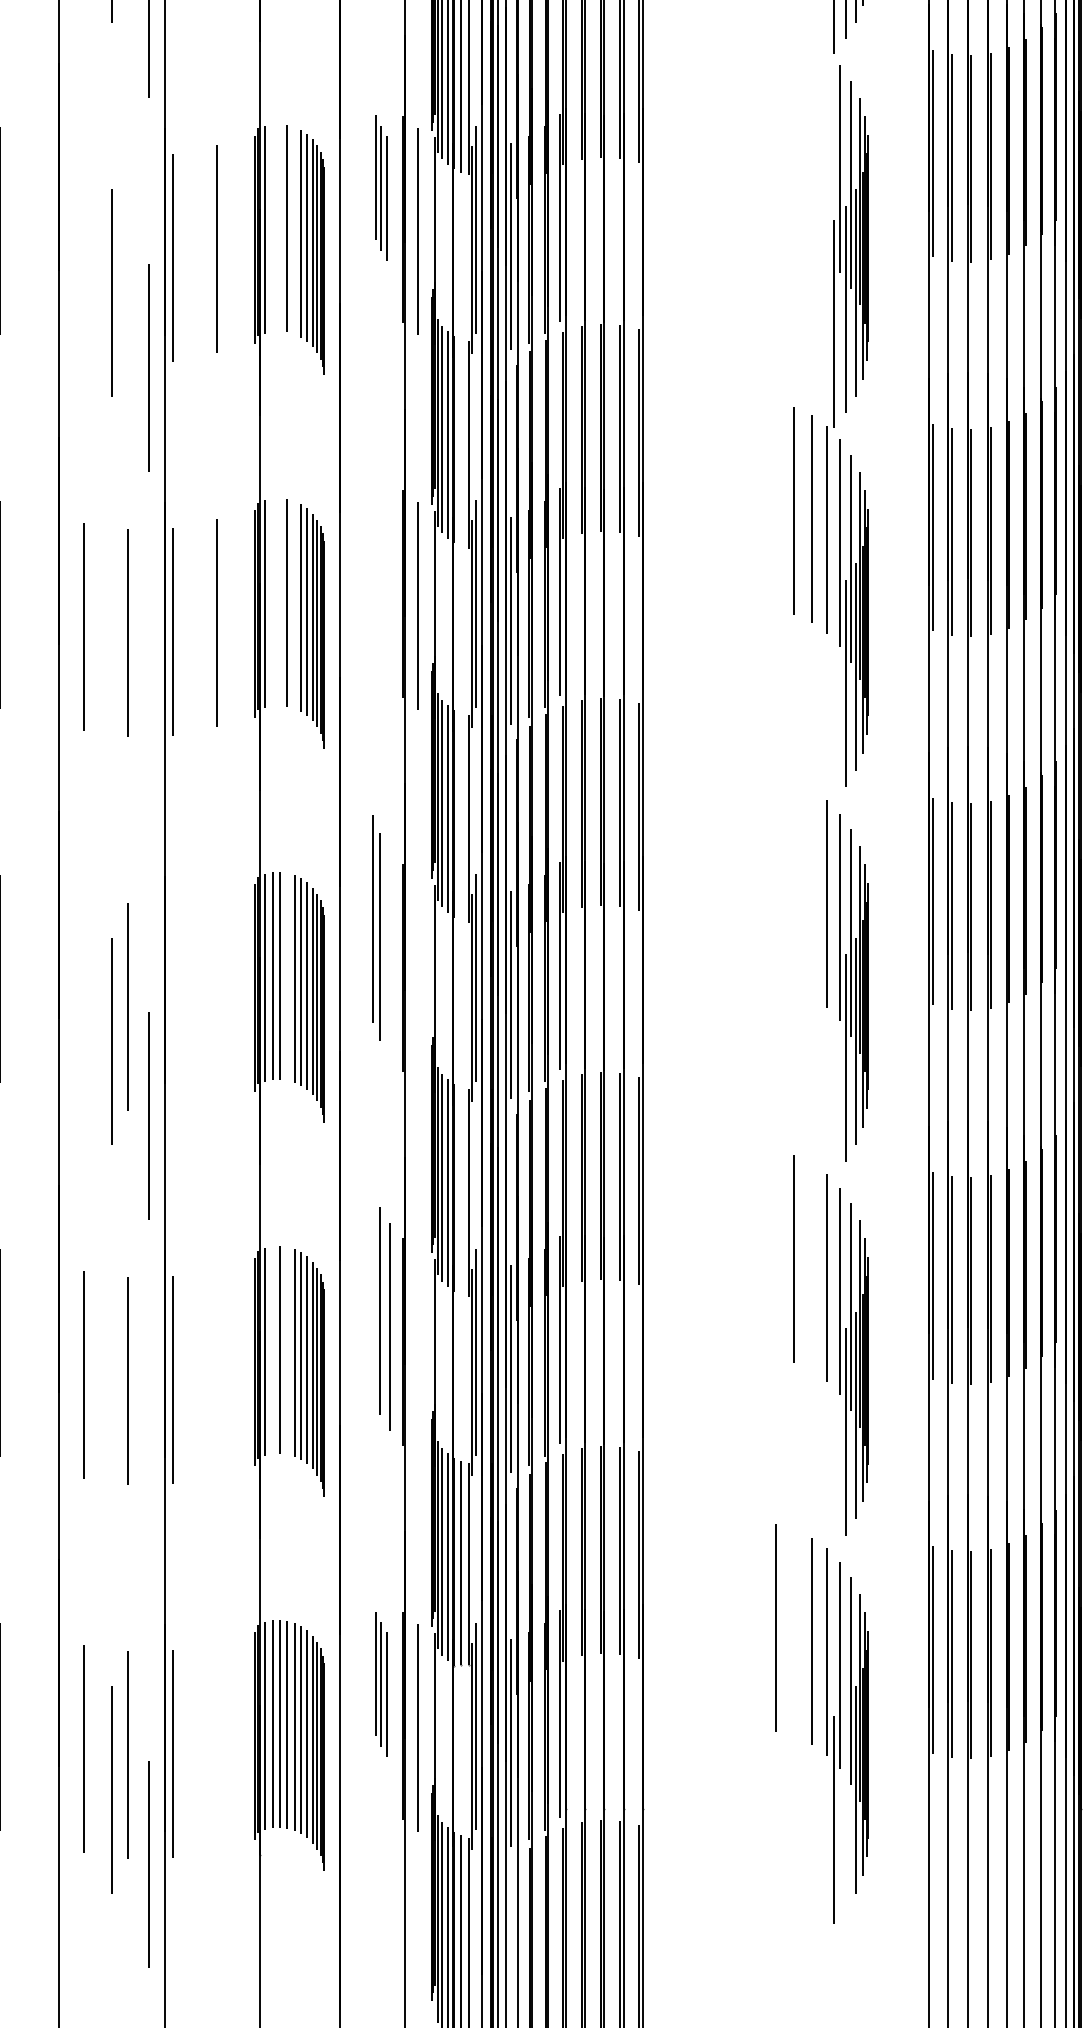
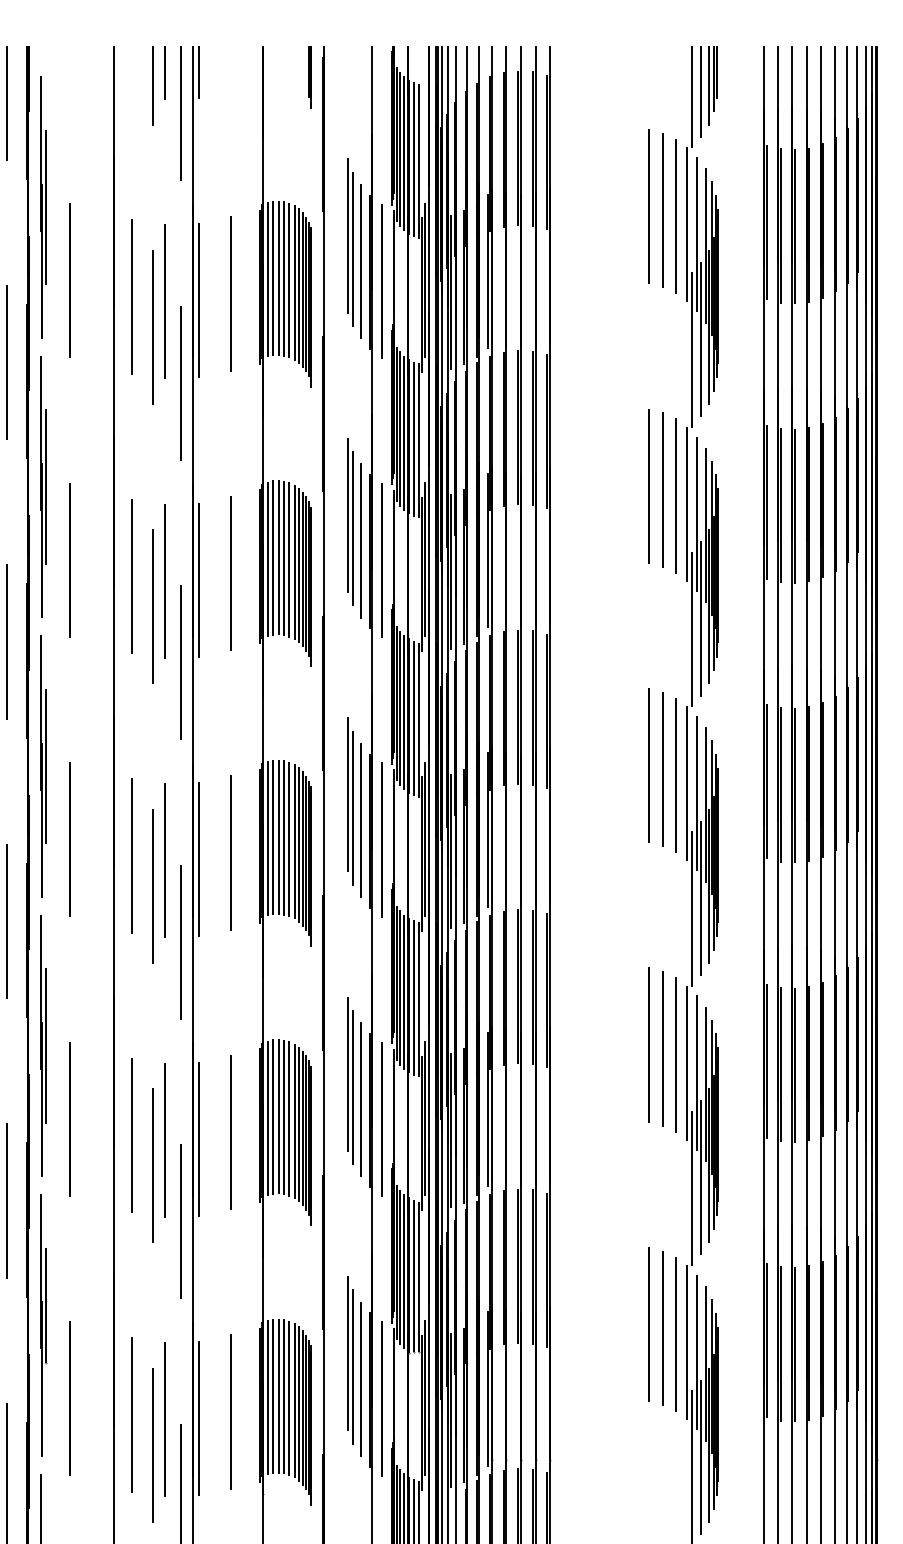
line: (776, 131) -> (649, 206), added
line: (793, 136) -> (662, 210), added
line: (811, 144) -> (675, 216), added
line: (827, 155) -> (687, 224), added
part: (381, 187) -> (354, 248), size x1.67
line: (279, 226) -> (278, 277), added
line: (271, 227) -> (272, 278), added
line: (294, 230) -> (289, 280), added
line: (84, 252) -> (132, 296), added
line: (128, 258) -> (165, 301), added
line: (460, 442) -> (413, 438), added
line: (776, 505) -> (649, 485), added
part: (381, 562) -> (354, 528), added
line: (271, 601) -> (272, 557), added
line: (279, 601) -> (278, 557), added
line: (294, 604) -> (289, 559), added
line: (111, 666) -> (152, 606), added
line: (834, 697) -> (692, 629), added
line: (148, 741) -> (180, 662), added
line: (460, 816) -> (413, 718), added
line: (776, 879) -> (649, 765), added
line: (793, 885) -> (662, 769), added
line: (811, 893) -> (675, 775), added
line: (389, 953) -> (360, 820), added
line: (287, 976) -> (284, 837), added
line: (417, 978) -> (381, 839), added
line: (216, 996) -> (231, 852), added
line: (84, 1000) -> (132, 855), added
line: (172, 1005) -> (198, 859), added
line: (834, 1071) -> (692, 908), added
line: (460, 1190) -> (413, 997), added
line: (776, 1253) -> (649, 1044), added
line: (811, 1266) -> (675, 1054), added
line: (372, 1292) -> (347, 1073), added
line: (271, 1349) -> (272, 1116), added
line: (287, 1349) -> (284, 1116), added
line: (417, 1353) -> (381, 1119), added
line: (216, 1371) -> (231, 1132), added
line: (111, 1415) -> (152, 1165), added
line: (834, 1445) -> (692, 1188), added
line: (148, 1490) -> (180, 1221), added
line: (793, 1633) -> (662, 1328), added
part: (381, 1684) -> (354, 1366), size x1.67
line: (215, 1744) -> (230, 1411), added
line: (846, 1804) -> (701, 1456), added

